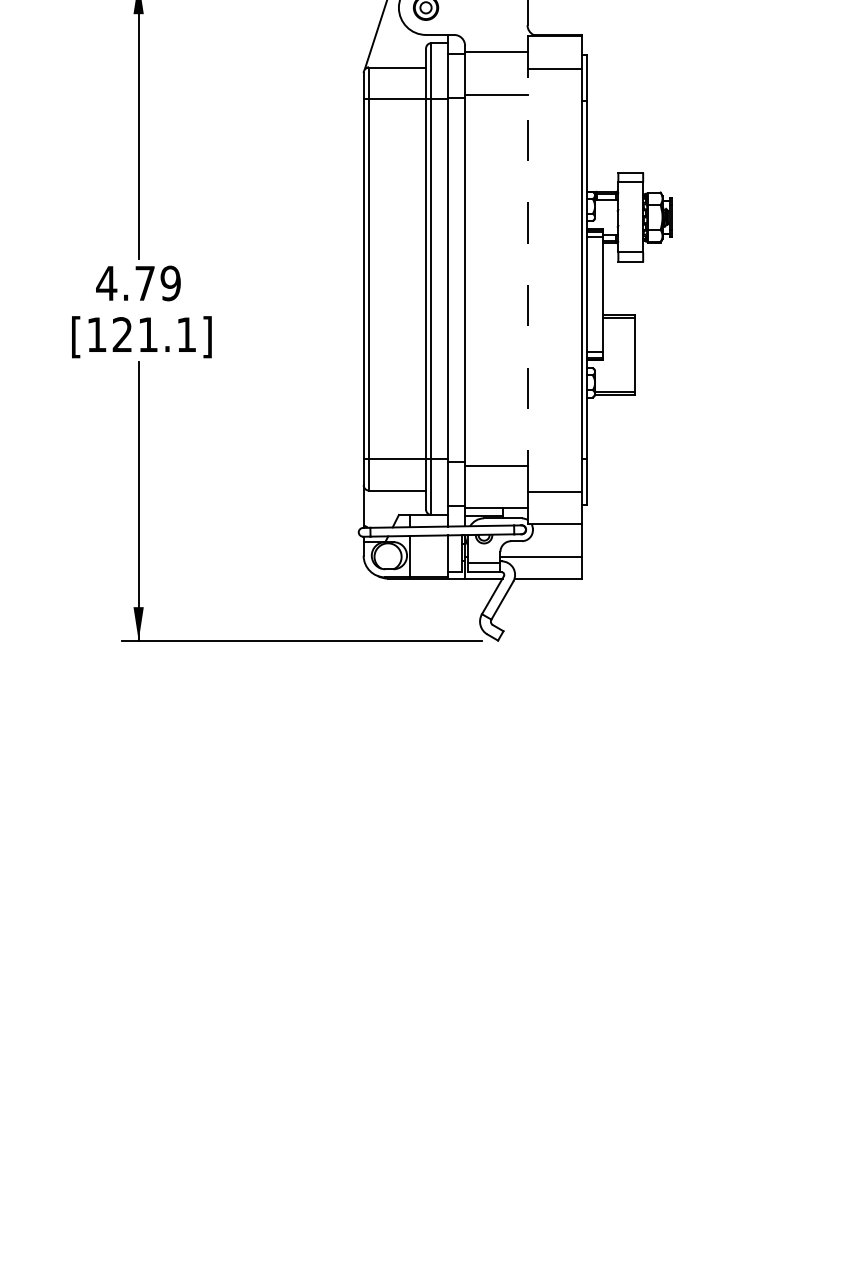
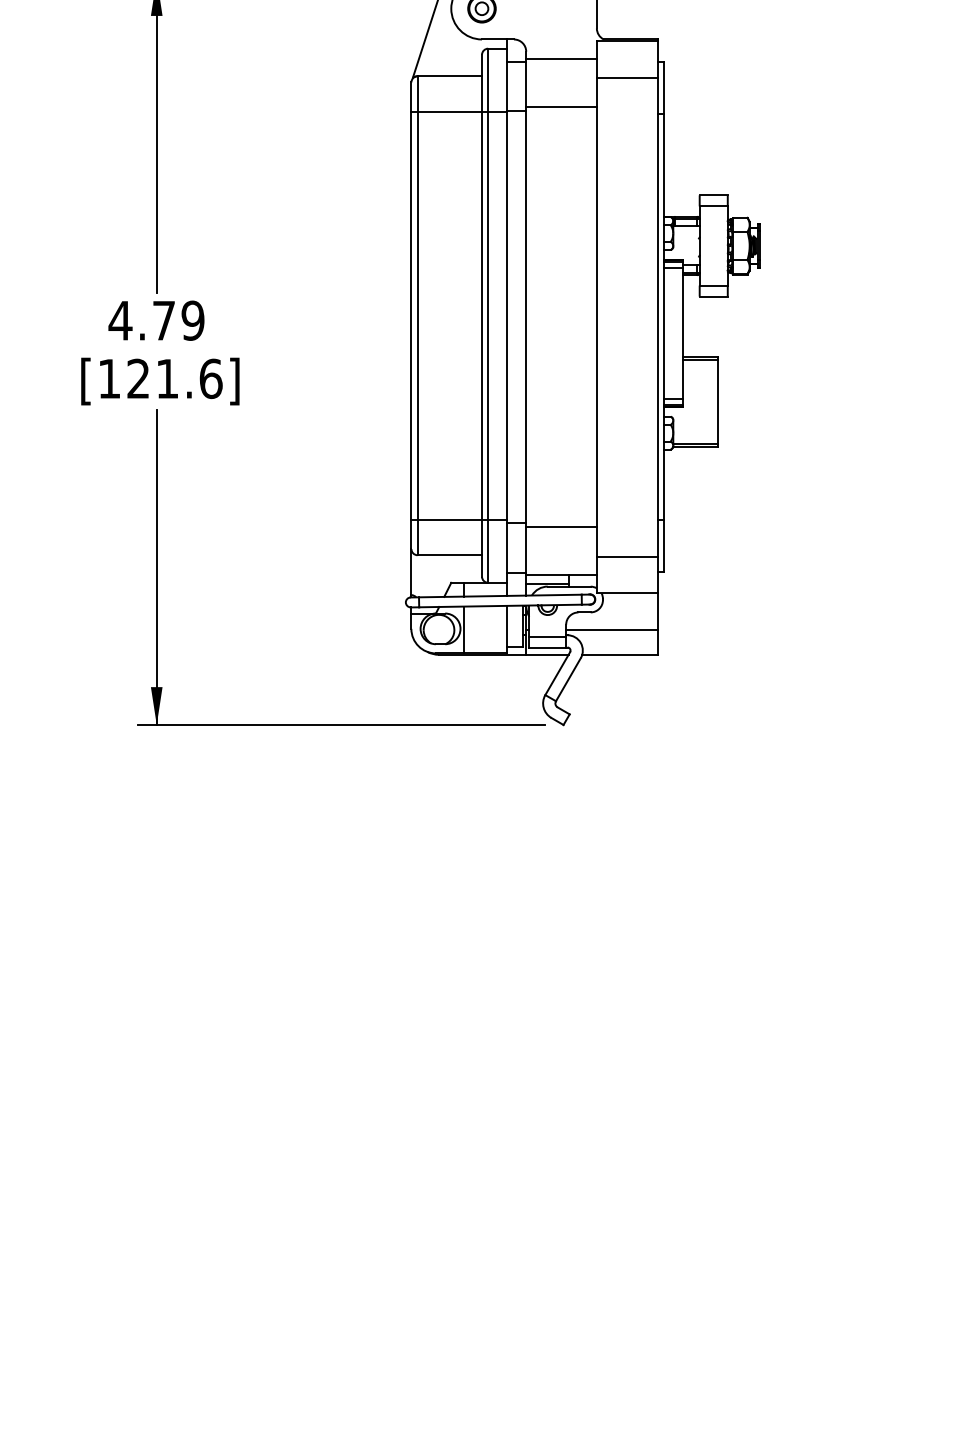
line: (527, 280) -> (596, 317), dashed -> solid
text: (186, 334) -> (210, 378), [121.1] -> [121.6]

